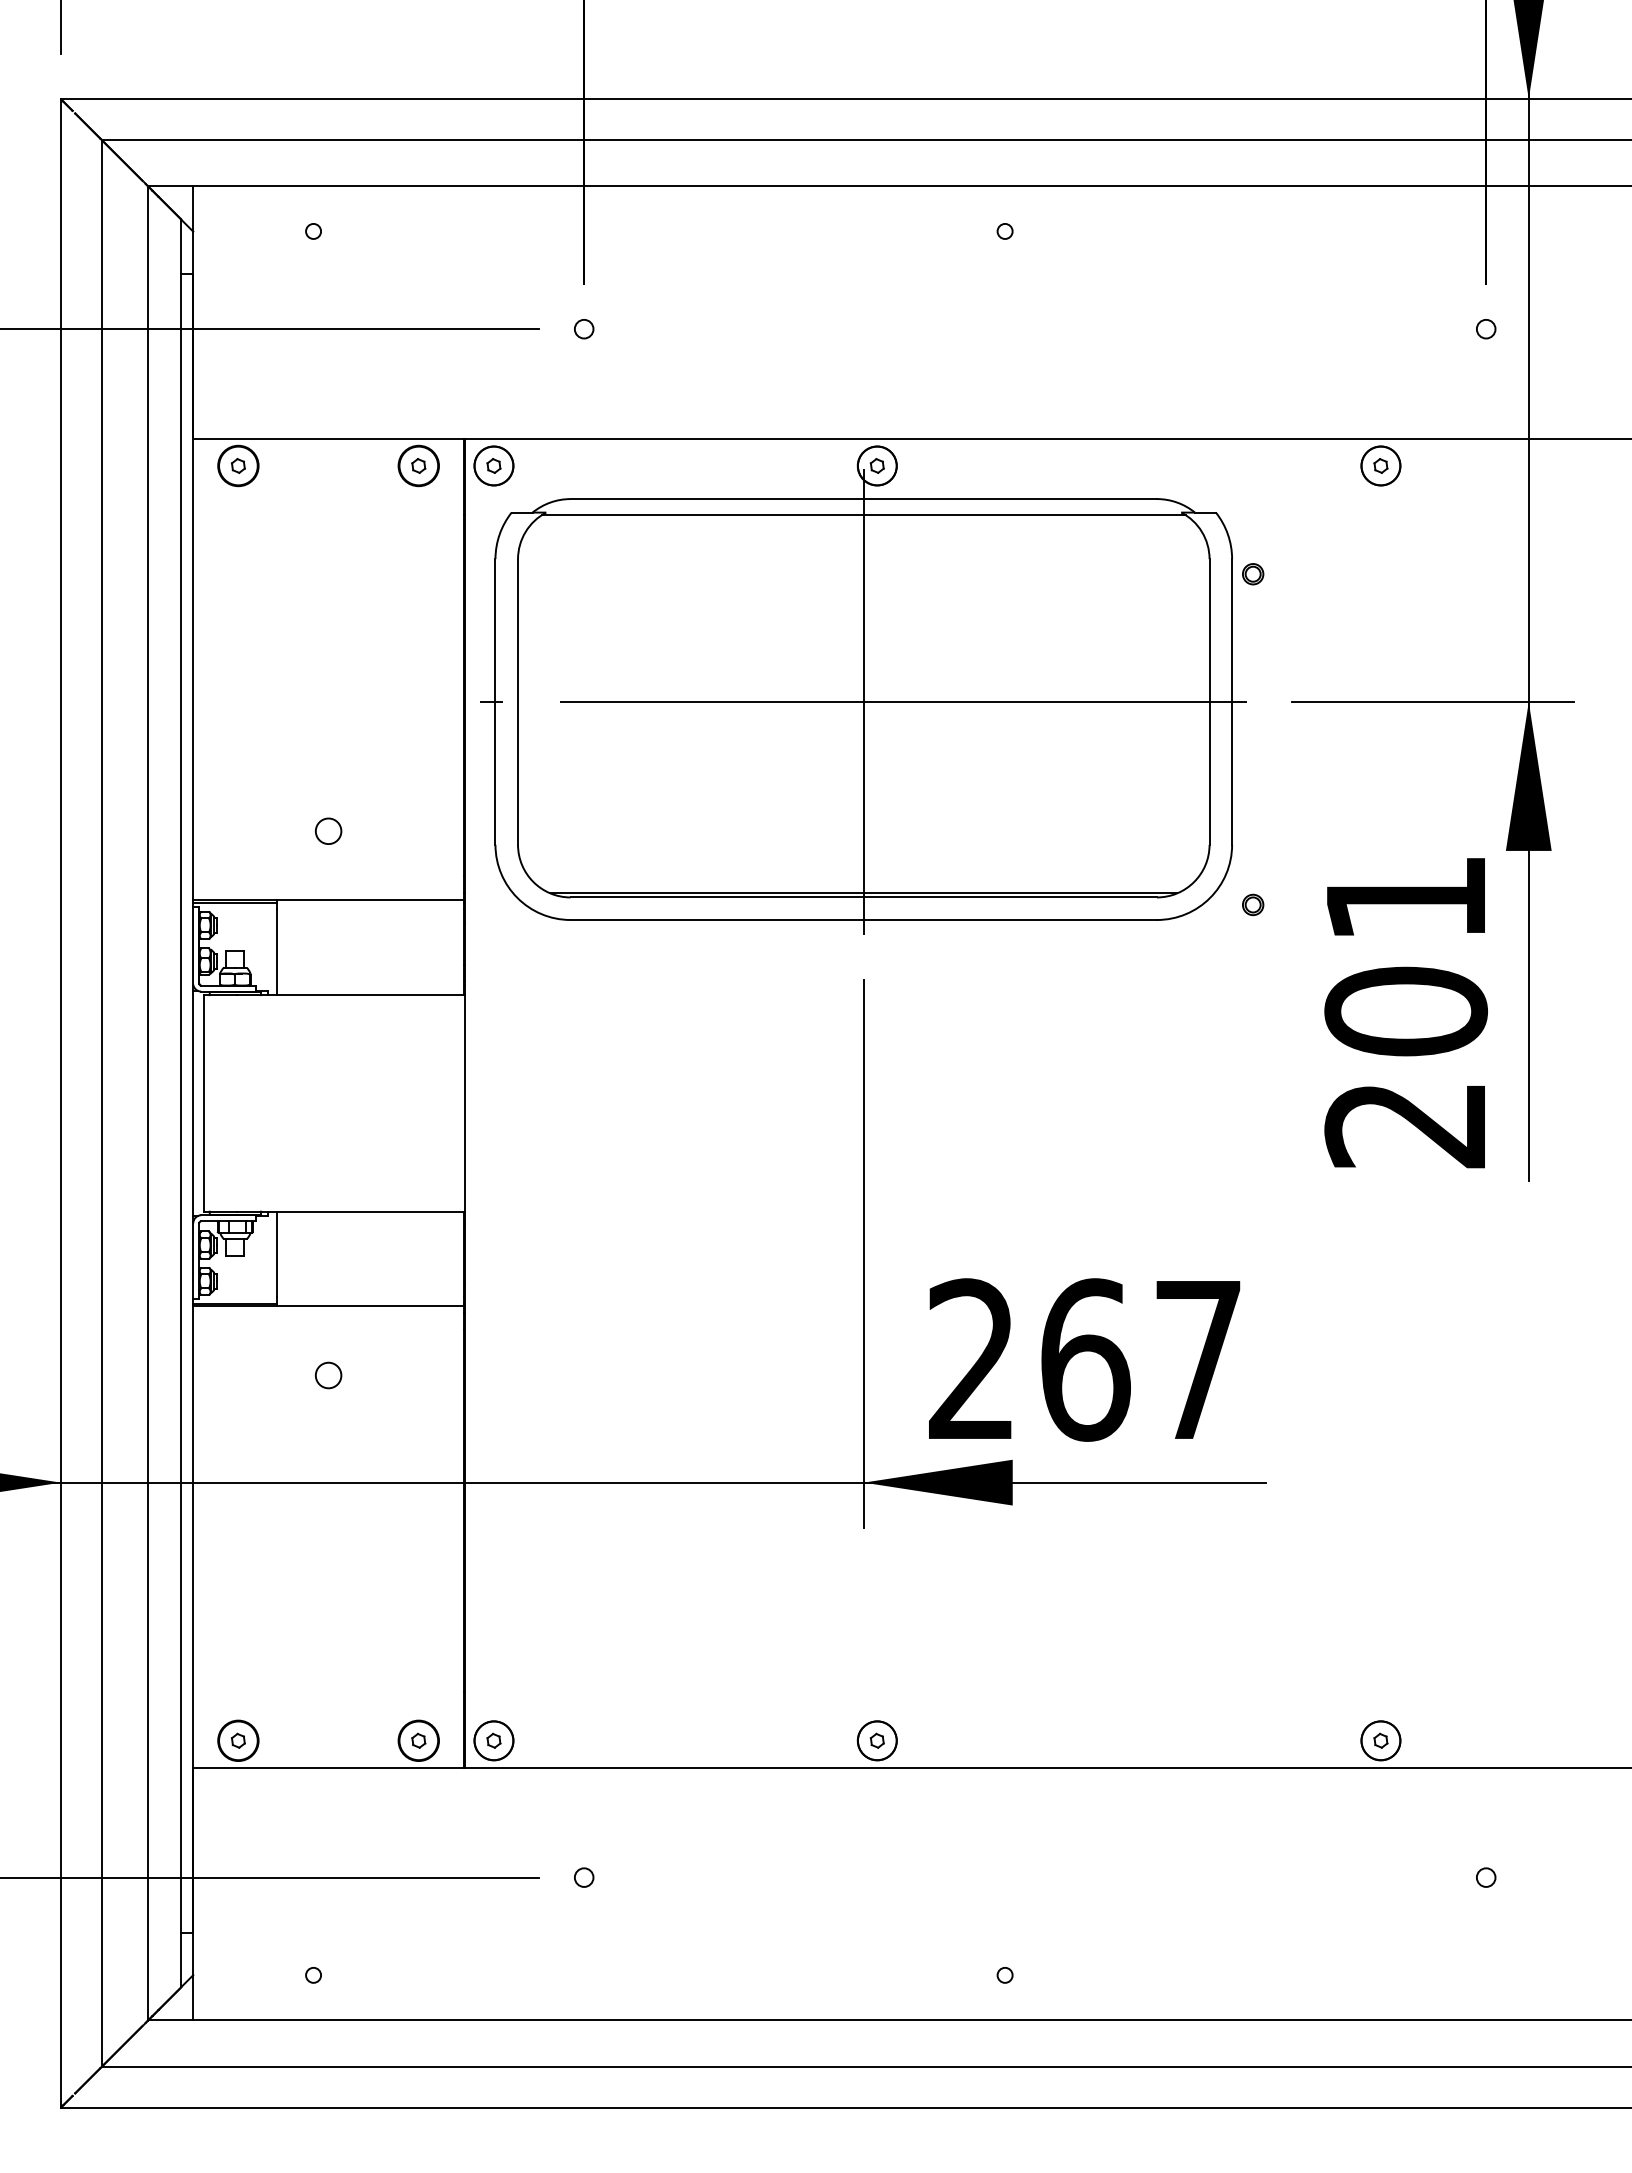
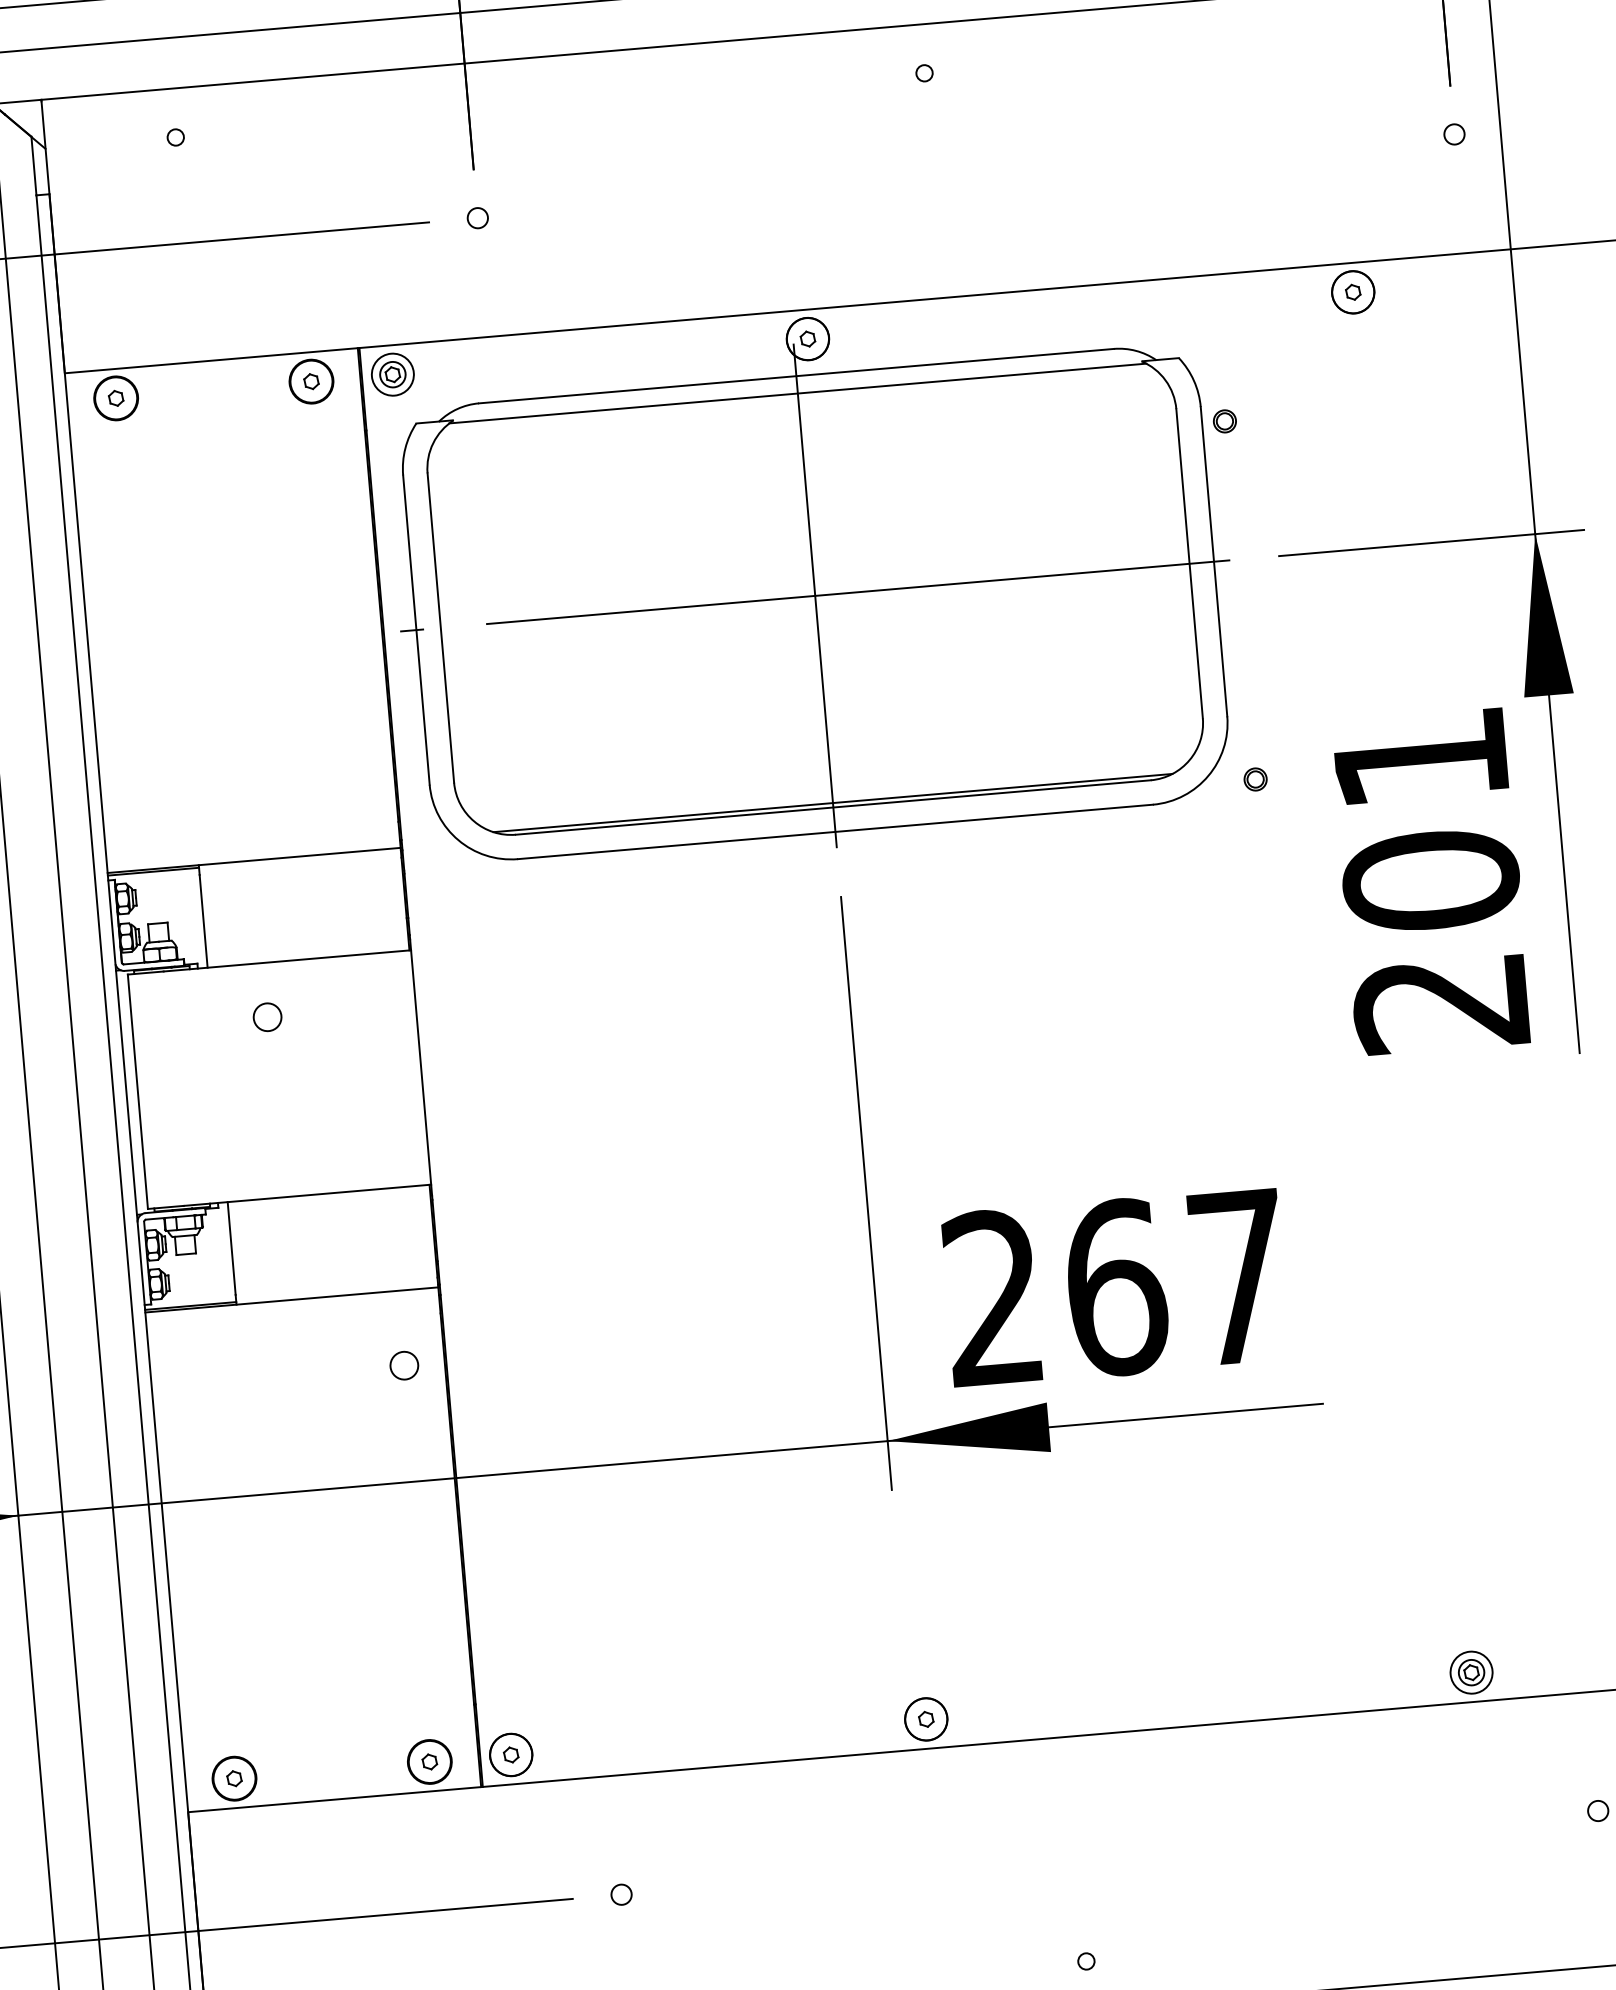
circle: (493, 465) -> (392, 374), size x0.6
circle: (328, 830) -> (267, 1016), moved
circle: (328, 1375) -> (404, 1365), moved
circle: (1380, 1740) -> (1471, 1672), size x0.6

